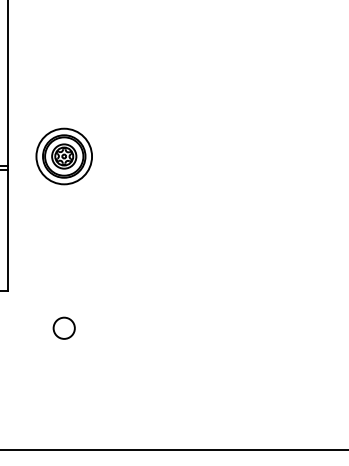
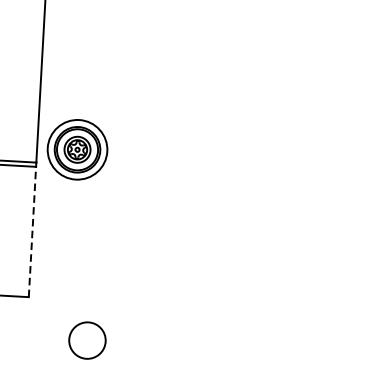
part: (63, 156) -> (76, 149), moved
line: (7, 230) -> (32, 232), solid -> dashed
circle: (63, 327) -> (86, 339), size x1.6

